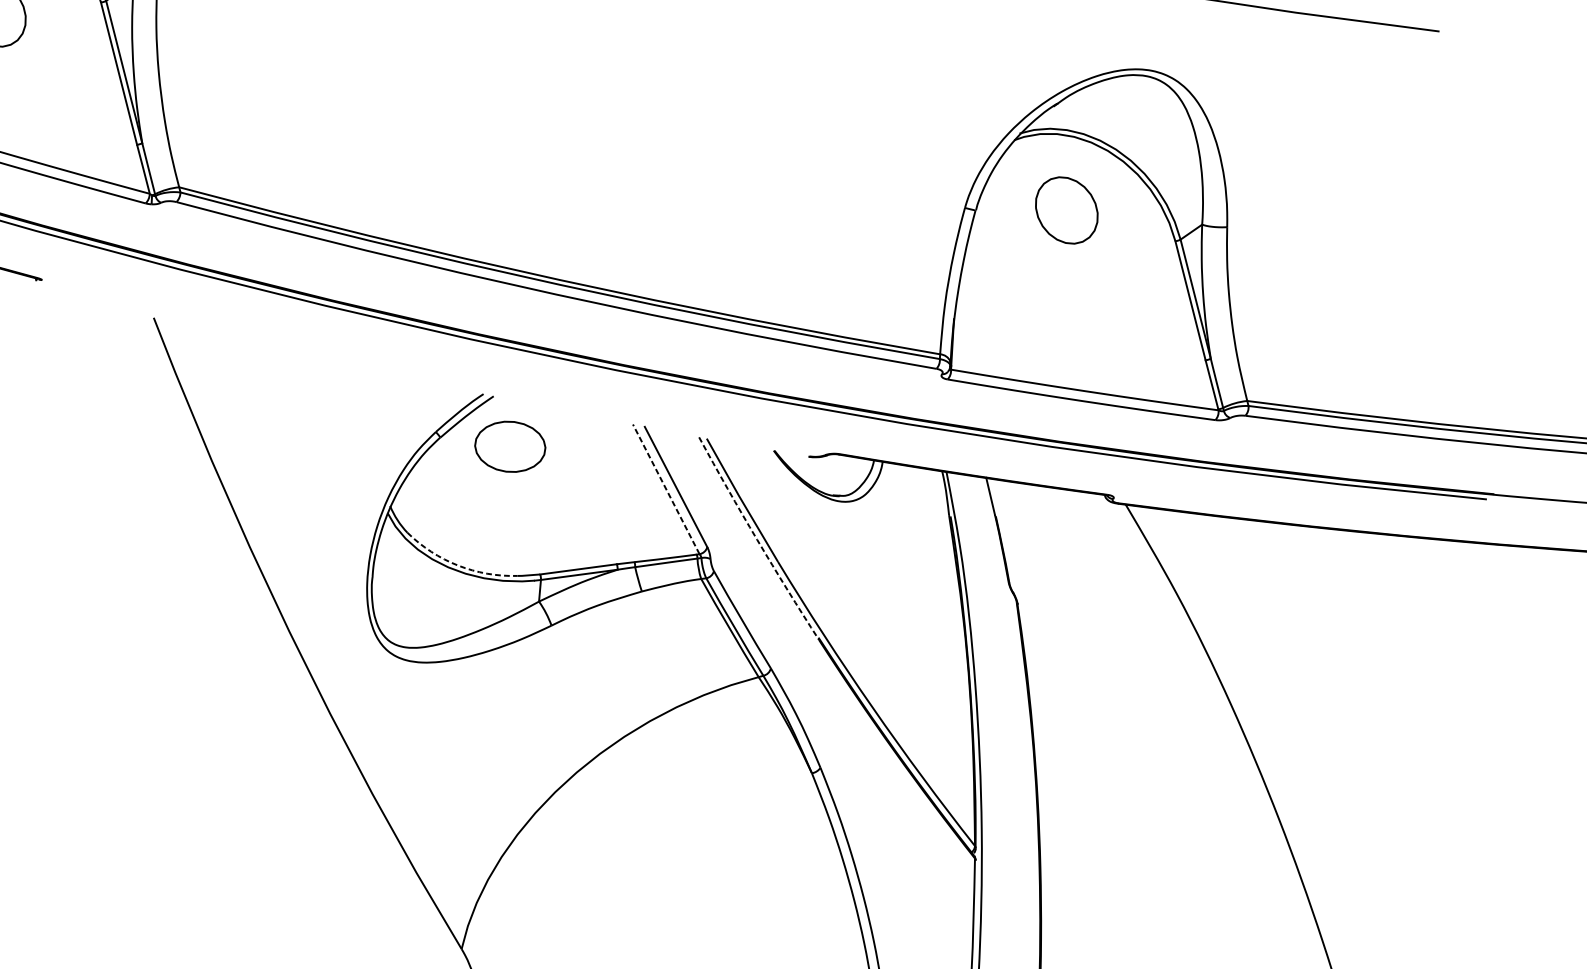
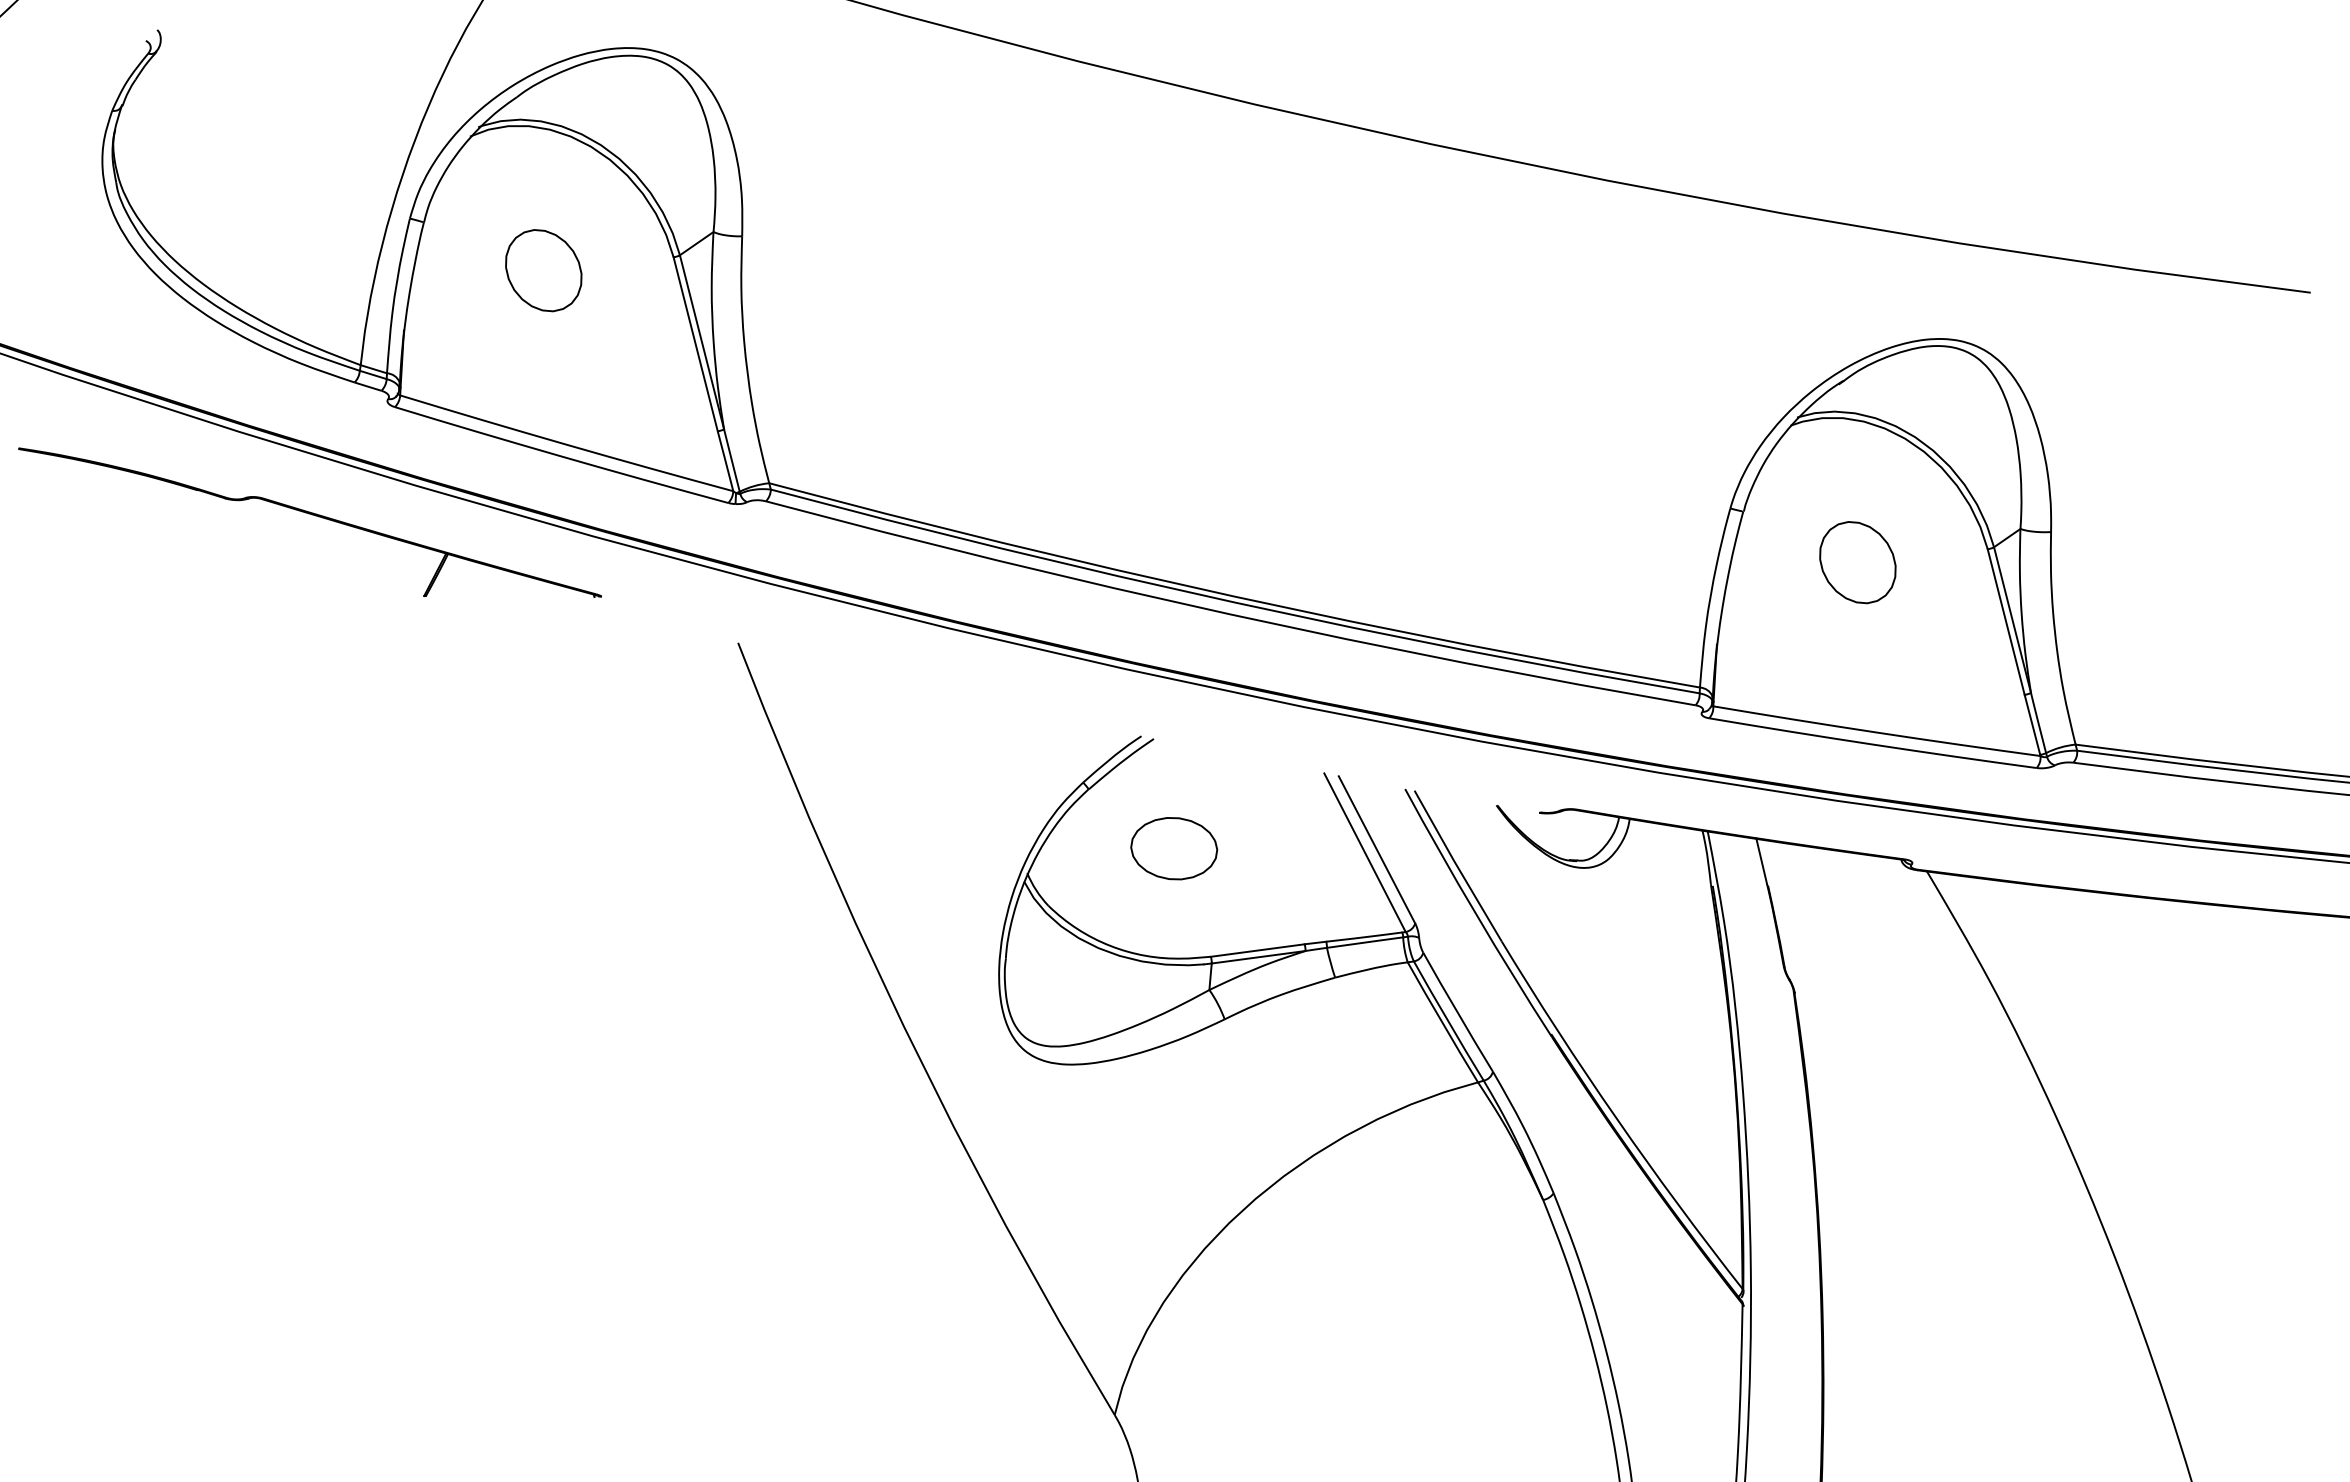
part: (1066, 210) -> (1857, 562), moved
part: (510, 446) -> (1174, 848), moved
line: (665, 489) -> (1364, 852), dashed -> solid
arc: (757, 539) -> (1476, 914), dashed -> solid
arc: (458, 565) -> (1110, 945), dashed -> solid

